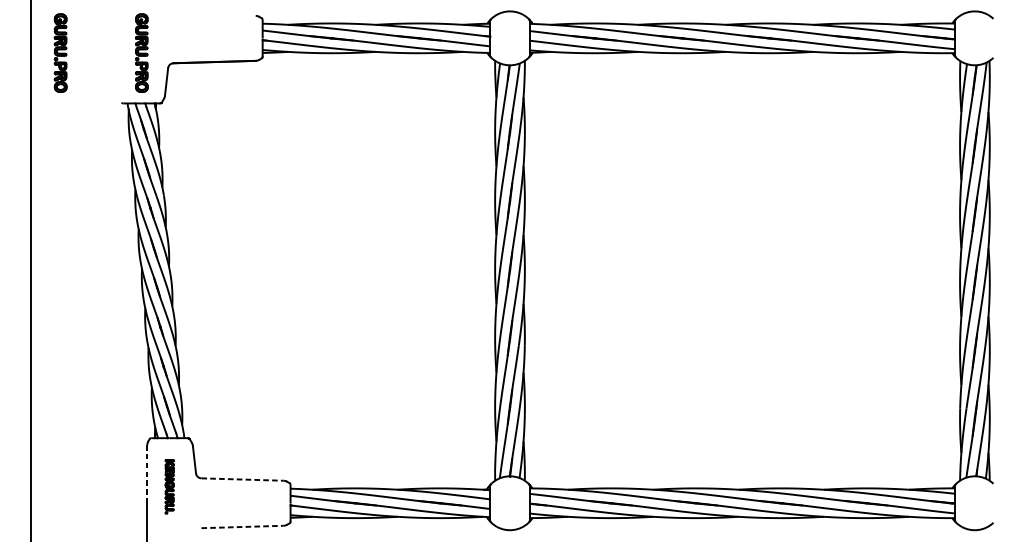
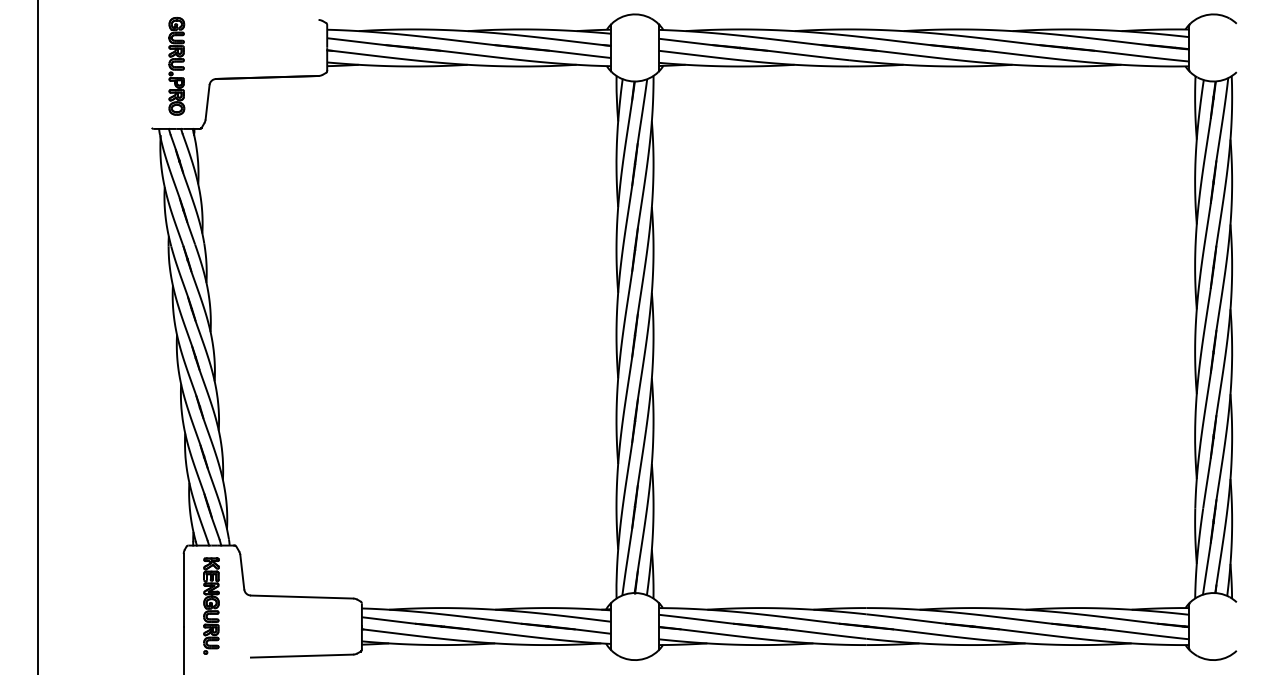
part: (60, 53) -> (75, 66), removed
line: (147, 474) -> (183, 590), dashed -> solid
line: (242, 479) -> (302, 597), dashed -> solid
part: (169, 486) -> (211, 605), size x1.43
line: (242, 527) -> (302, 656), dashed -> solid

